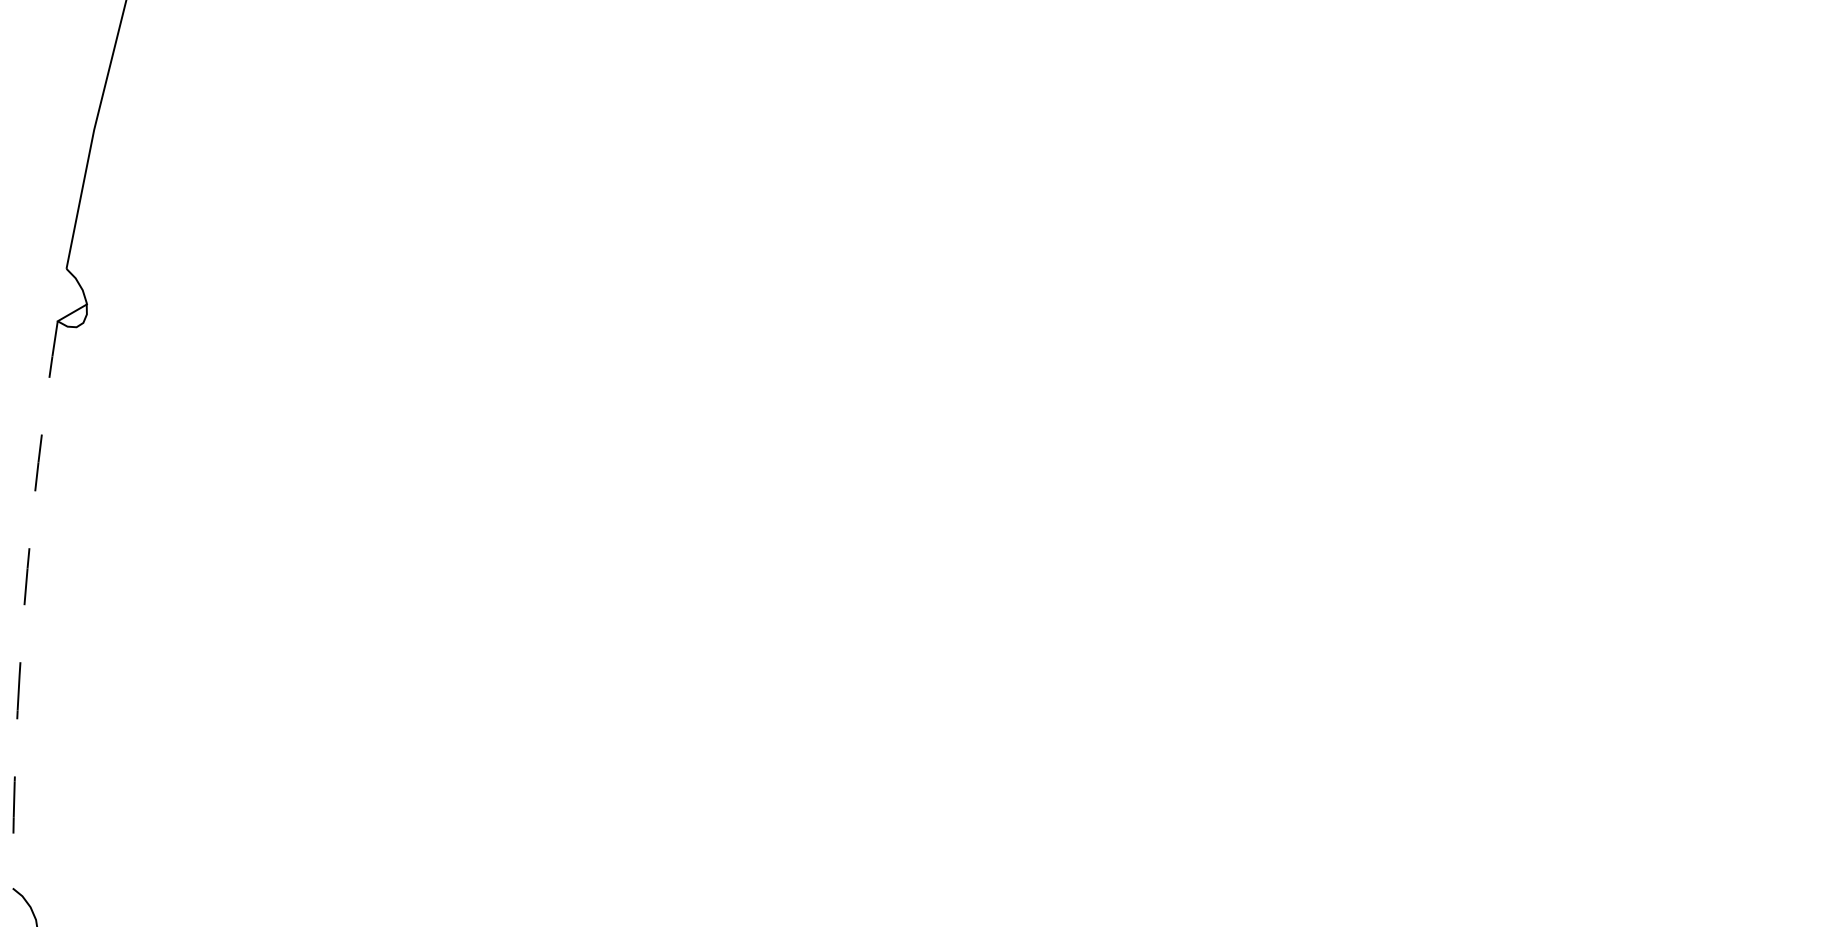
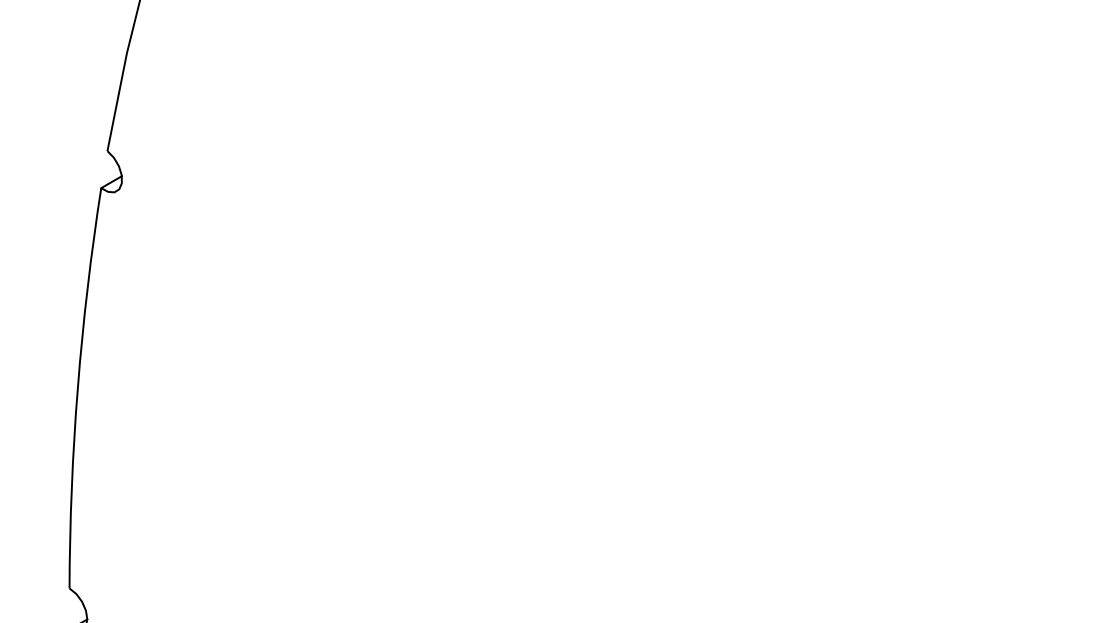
arc: (24, 604) -> (77, 388), dashed -> solid

